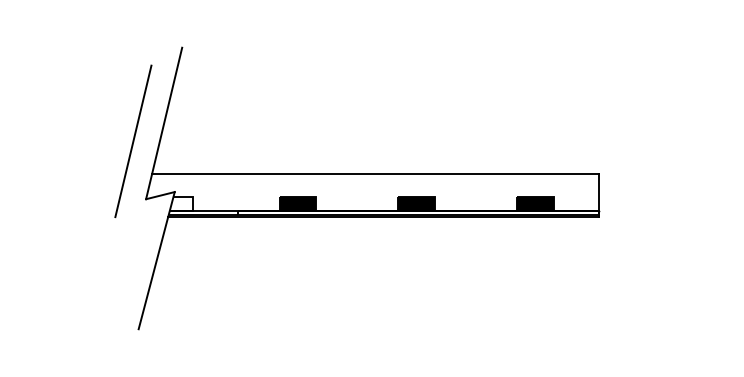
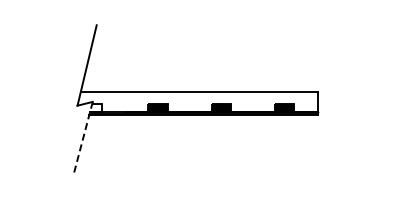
line: (132, 140) -> (70, 74), removed
line: (157, 261) -> (83, 138), solid -> dashed

